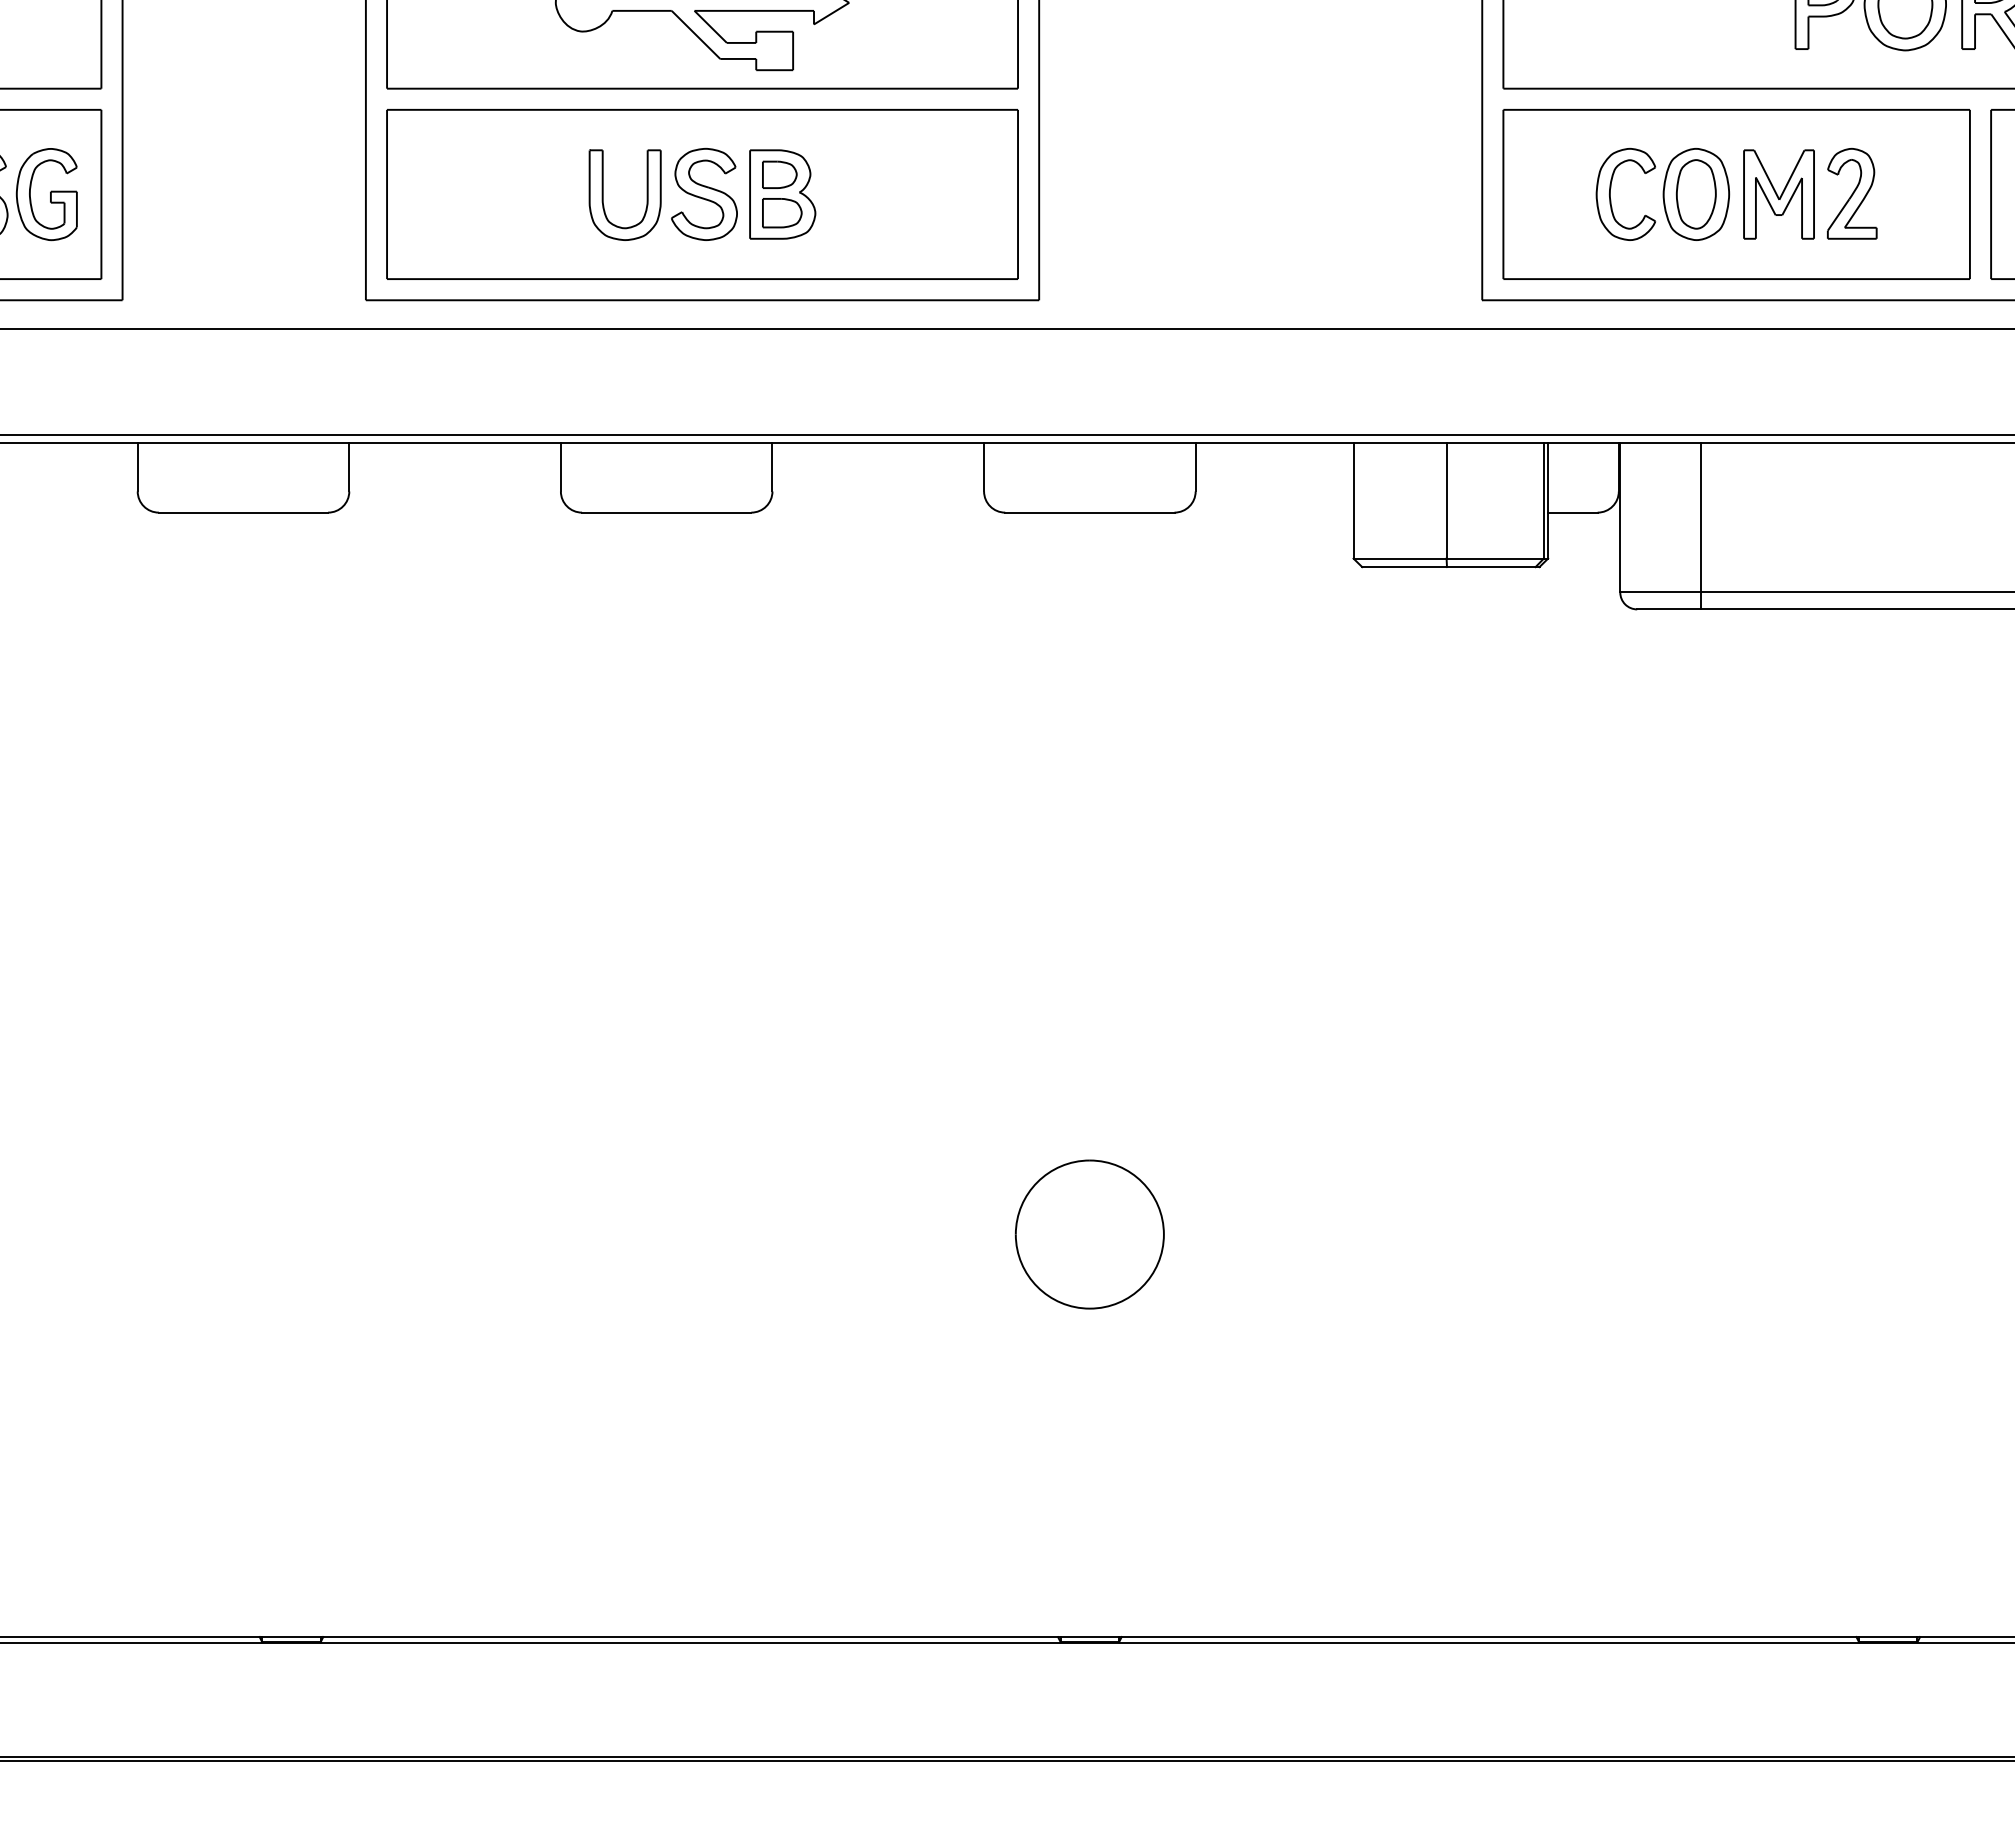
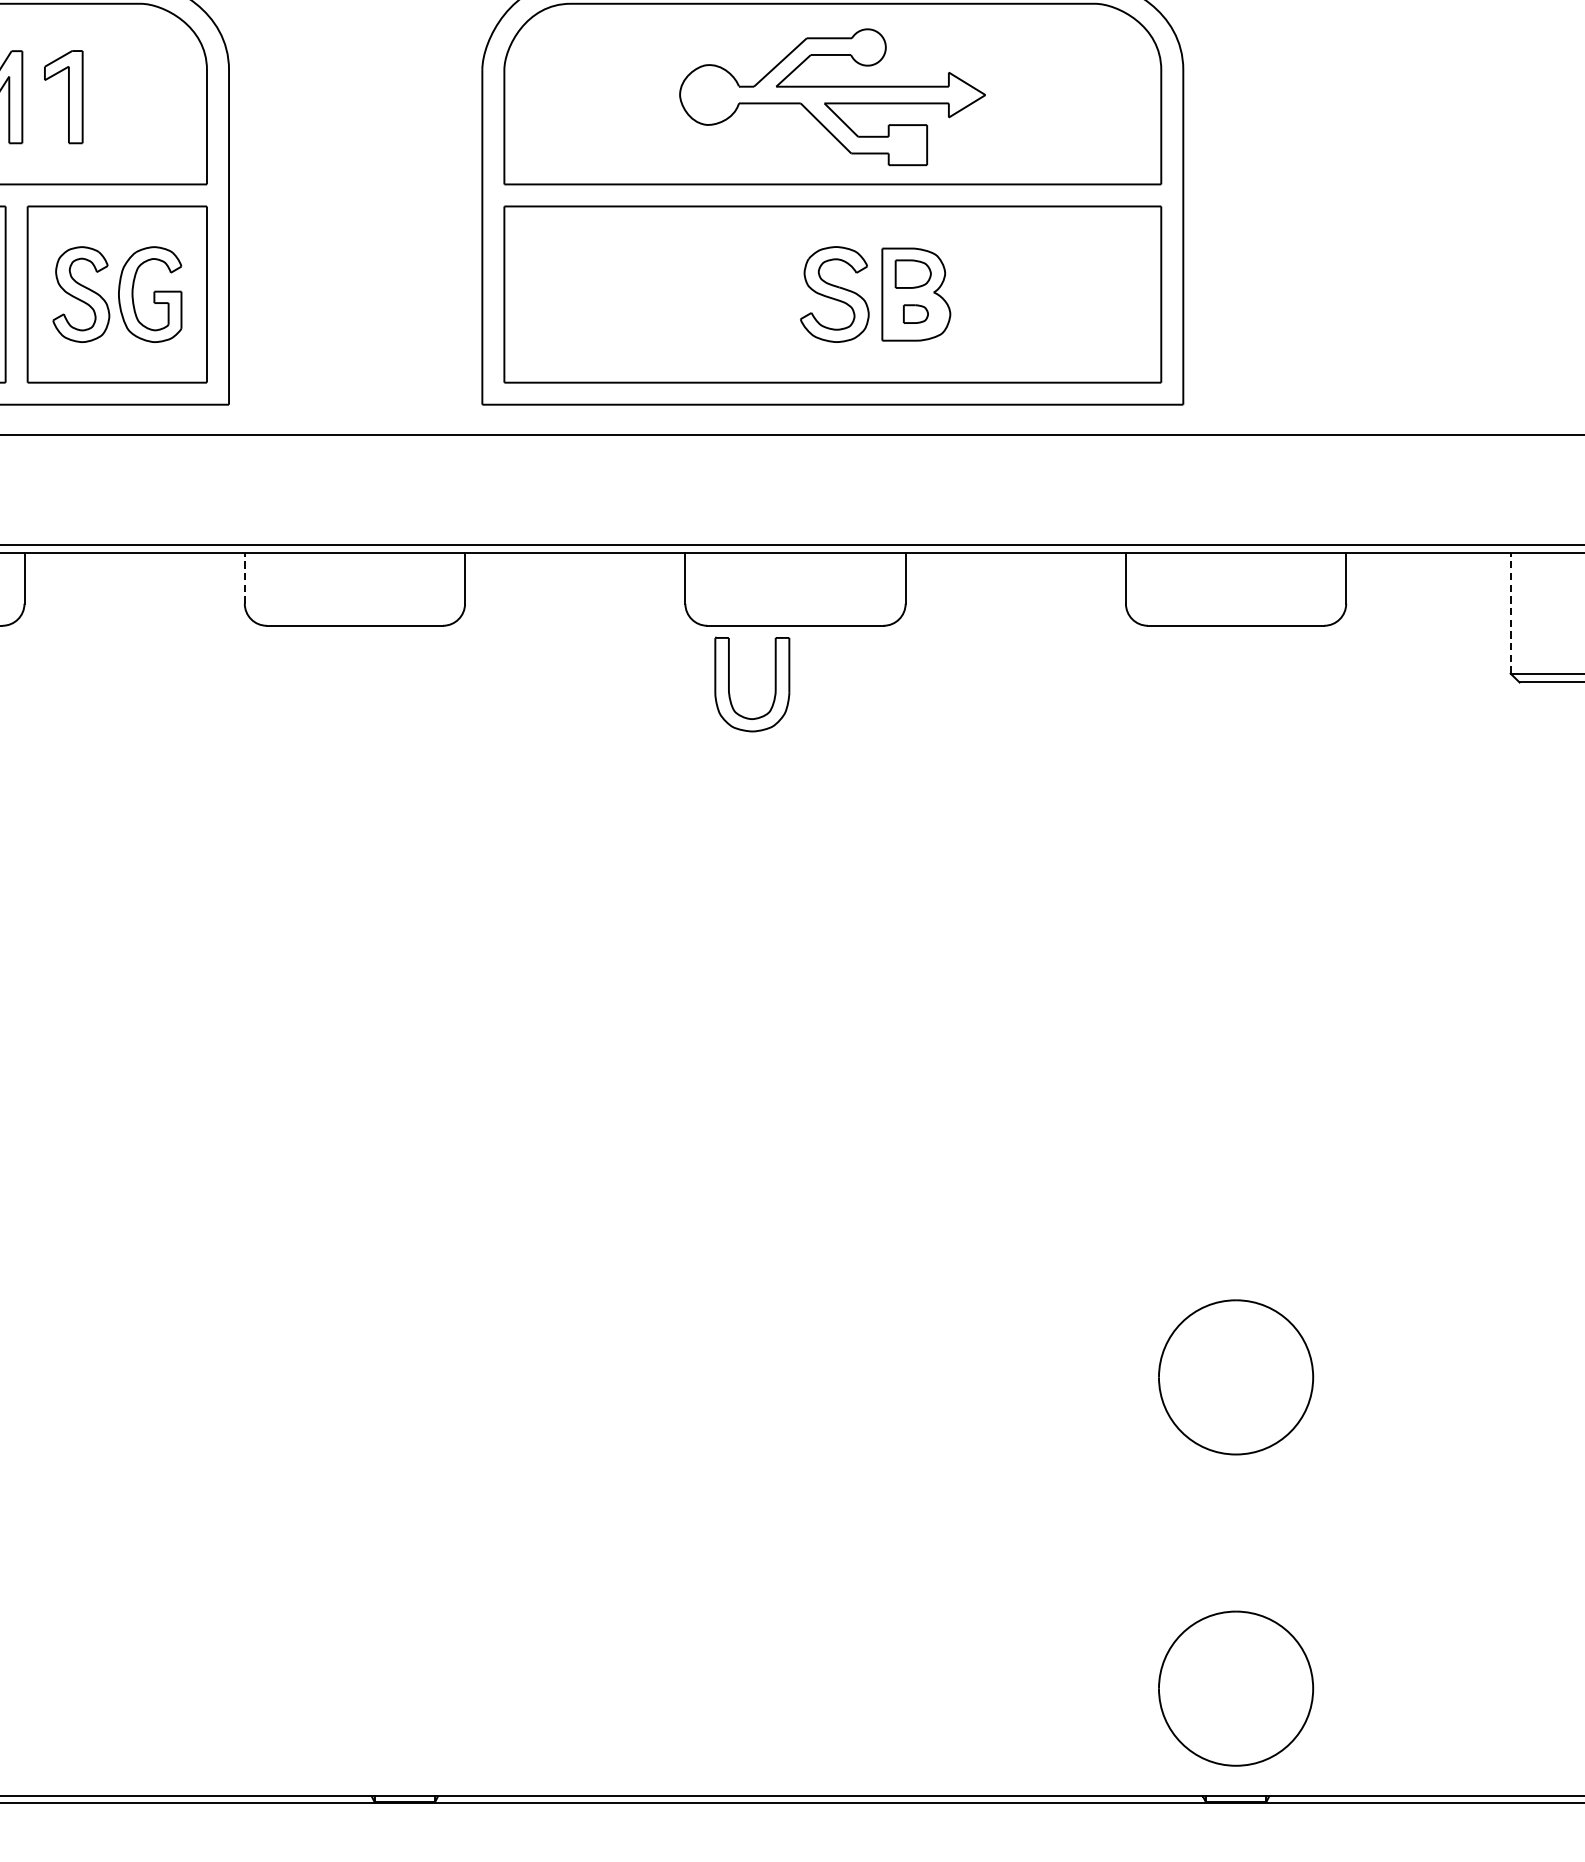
part: (603, 194) -> (729, 683), moved
part: (782, 213) -> (916, 314), size x0.6
line: (137, 466) -> (244, 577), solid -> dashed
line: (1353, 500) -> (1510, 613), solid -> dashed
part: (1089, 1533) -> (1235, 1688), added

